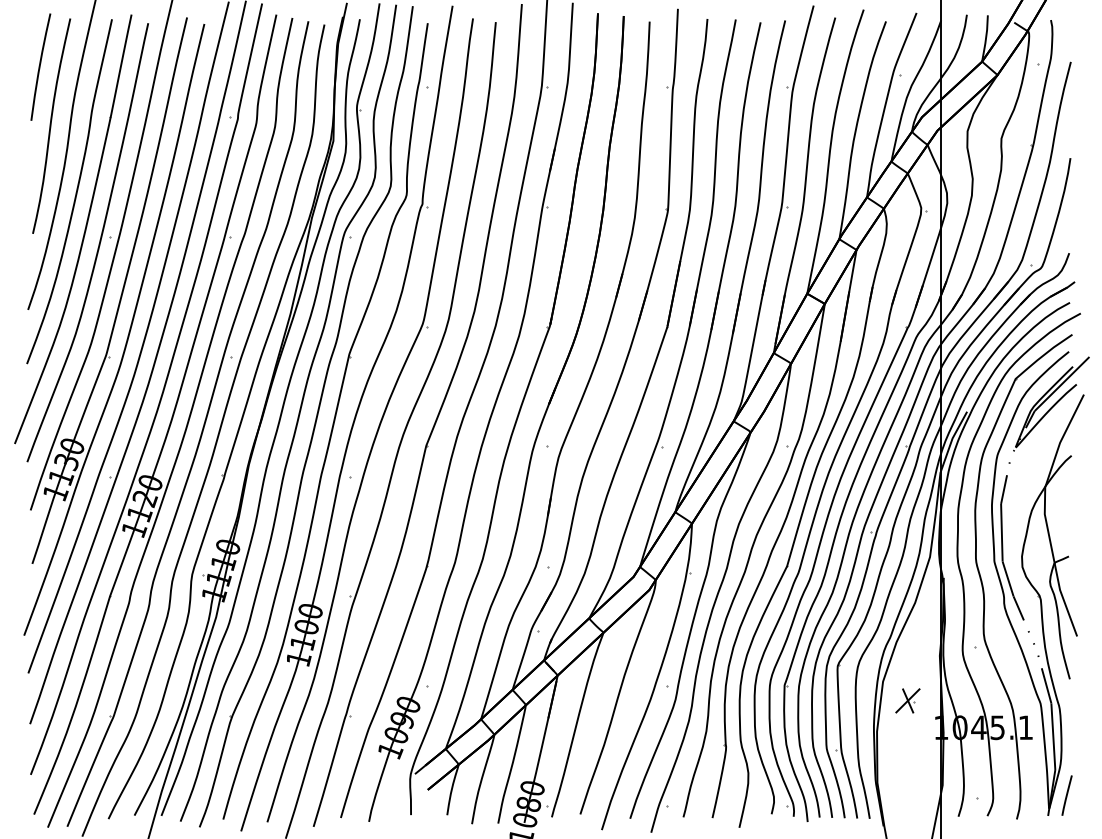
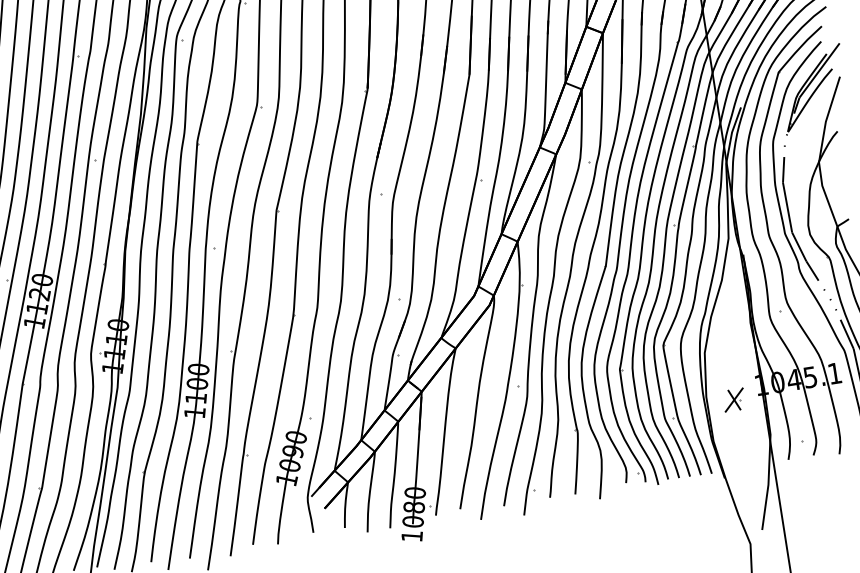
part: (907, 700) -> (733, 399), moved

